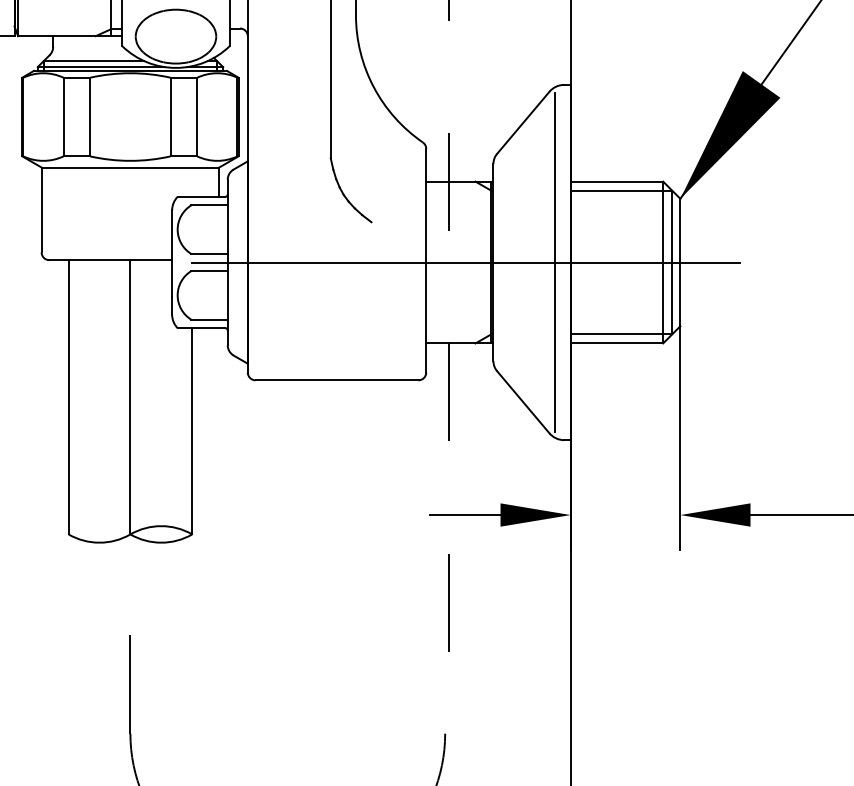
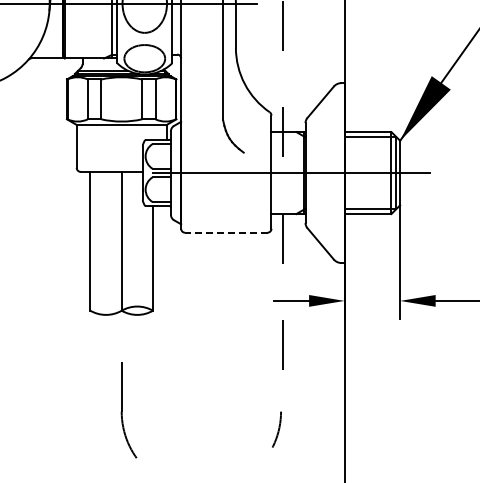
line: (554, 263) -> (336, 173), removed
line: (335, 379) -> (225, 232), solid -> dashed

